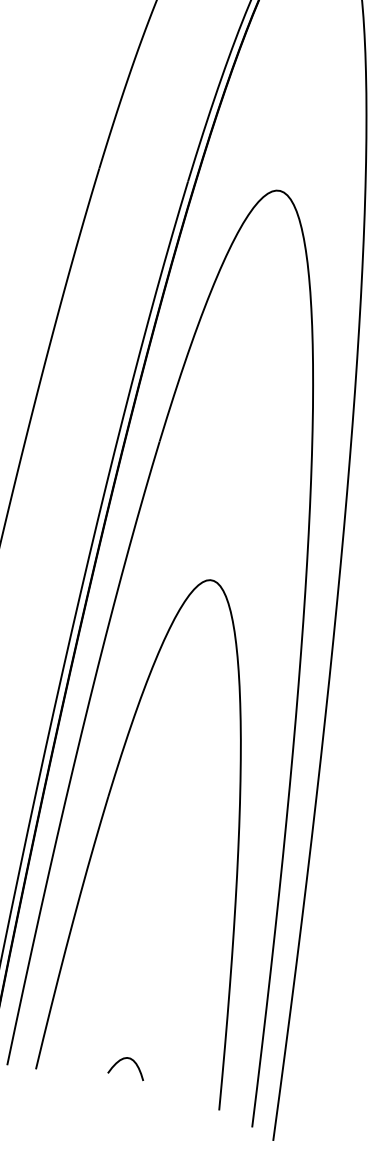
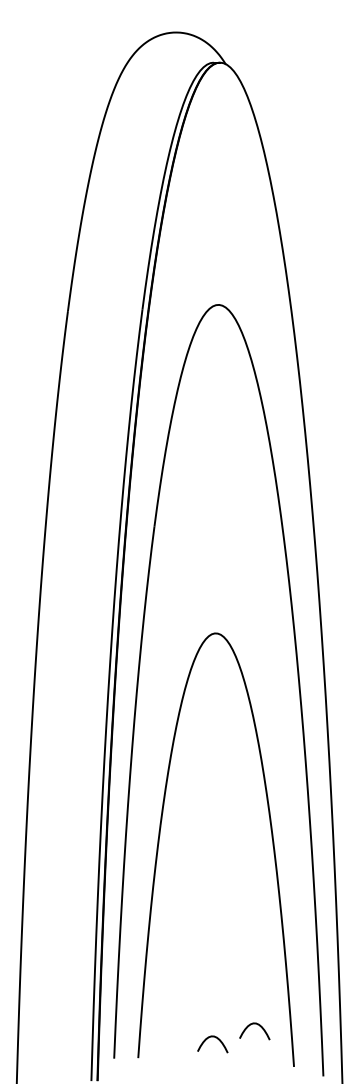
curve: (183, 1054) -> (257, 1025), added

